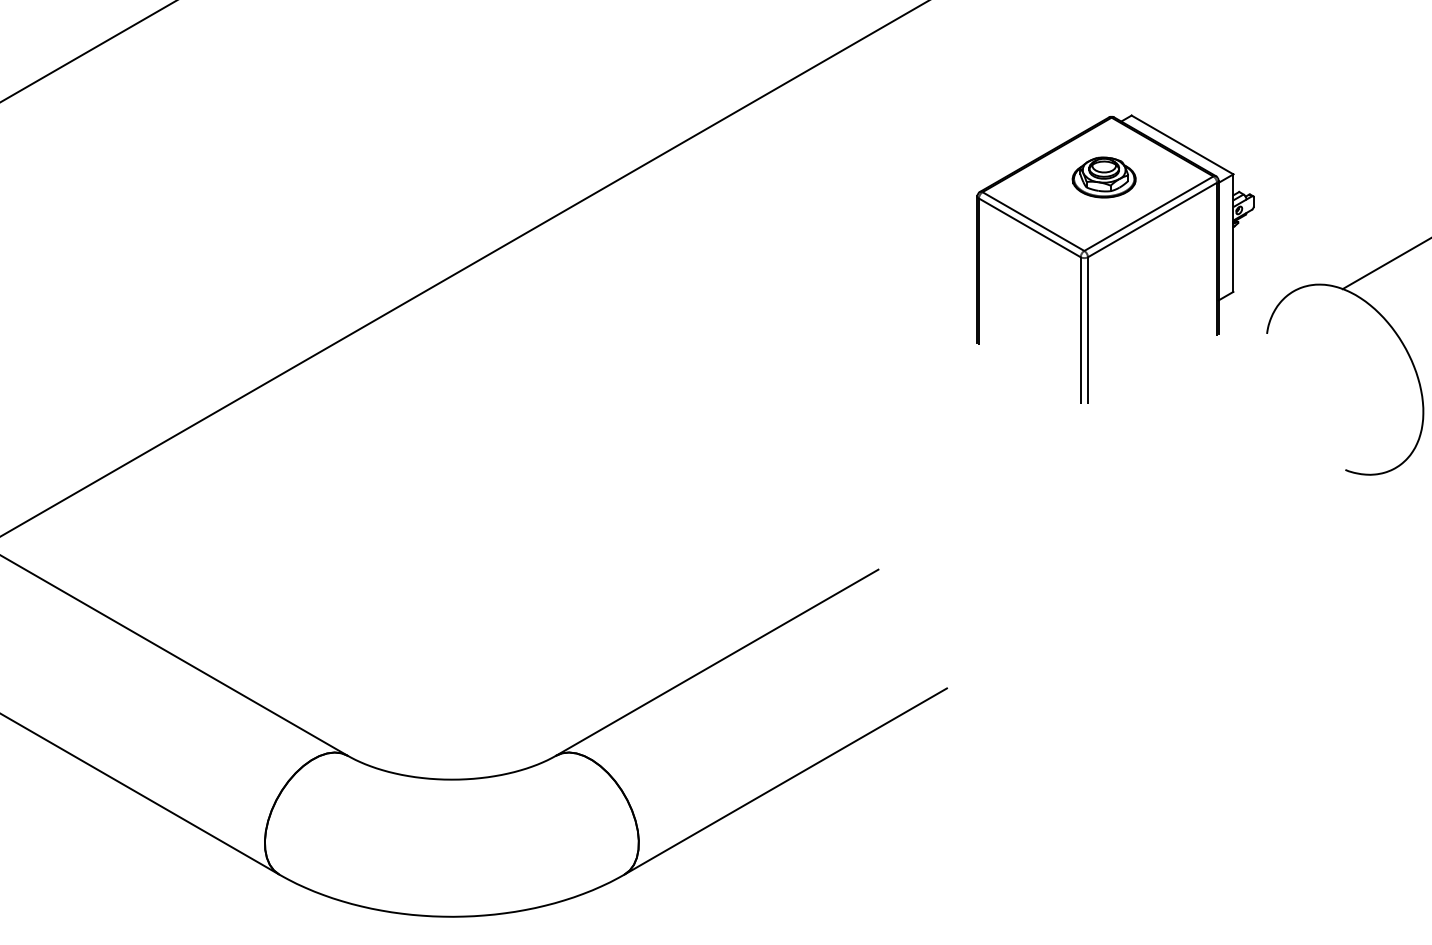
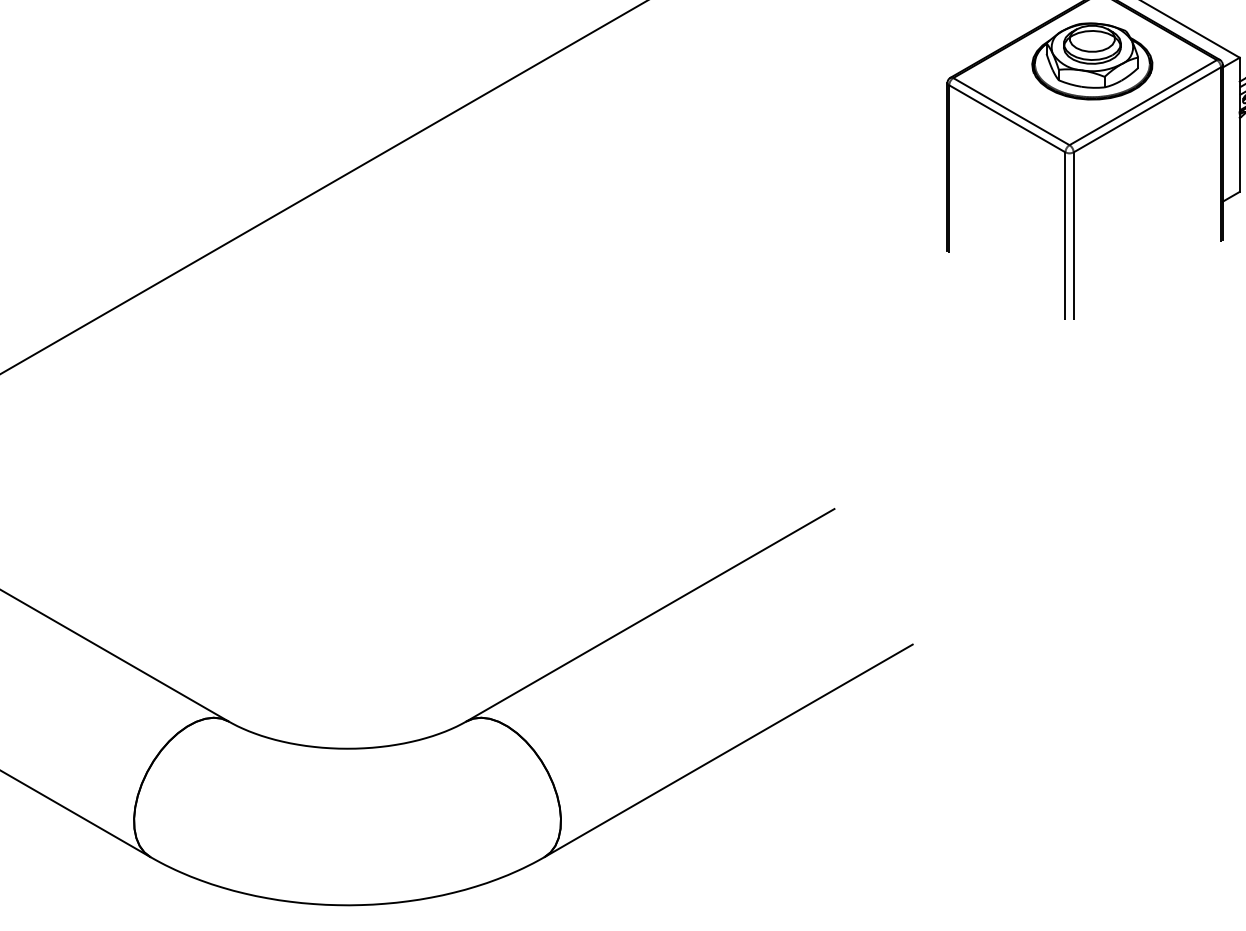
part: (1103, 177) -> (1091, 61), size x1.67

